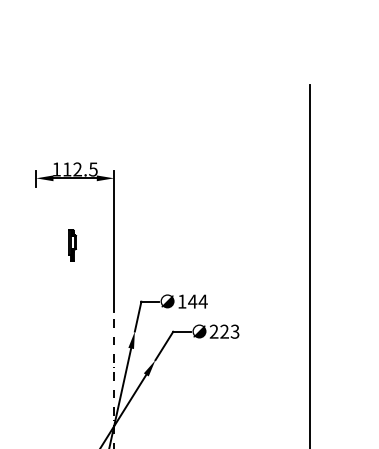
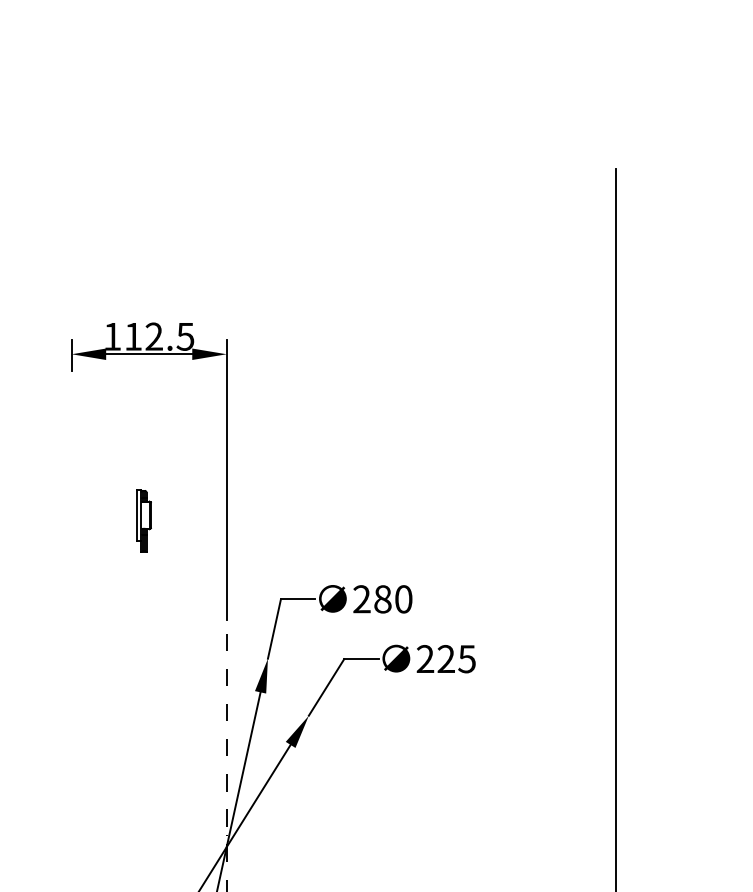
part: (72, 245) -> (143, 521), moved
text: (192, 301) -> (382, 599), 144 -> 280
text: (235, 331) -> (467, 658), 223 -> 225

